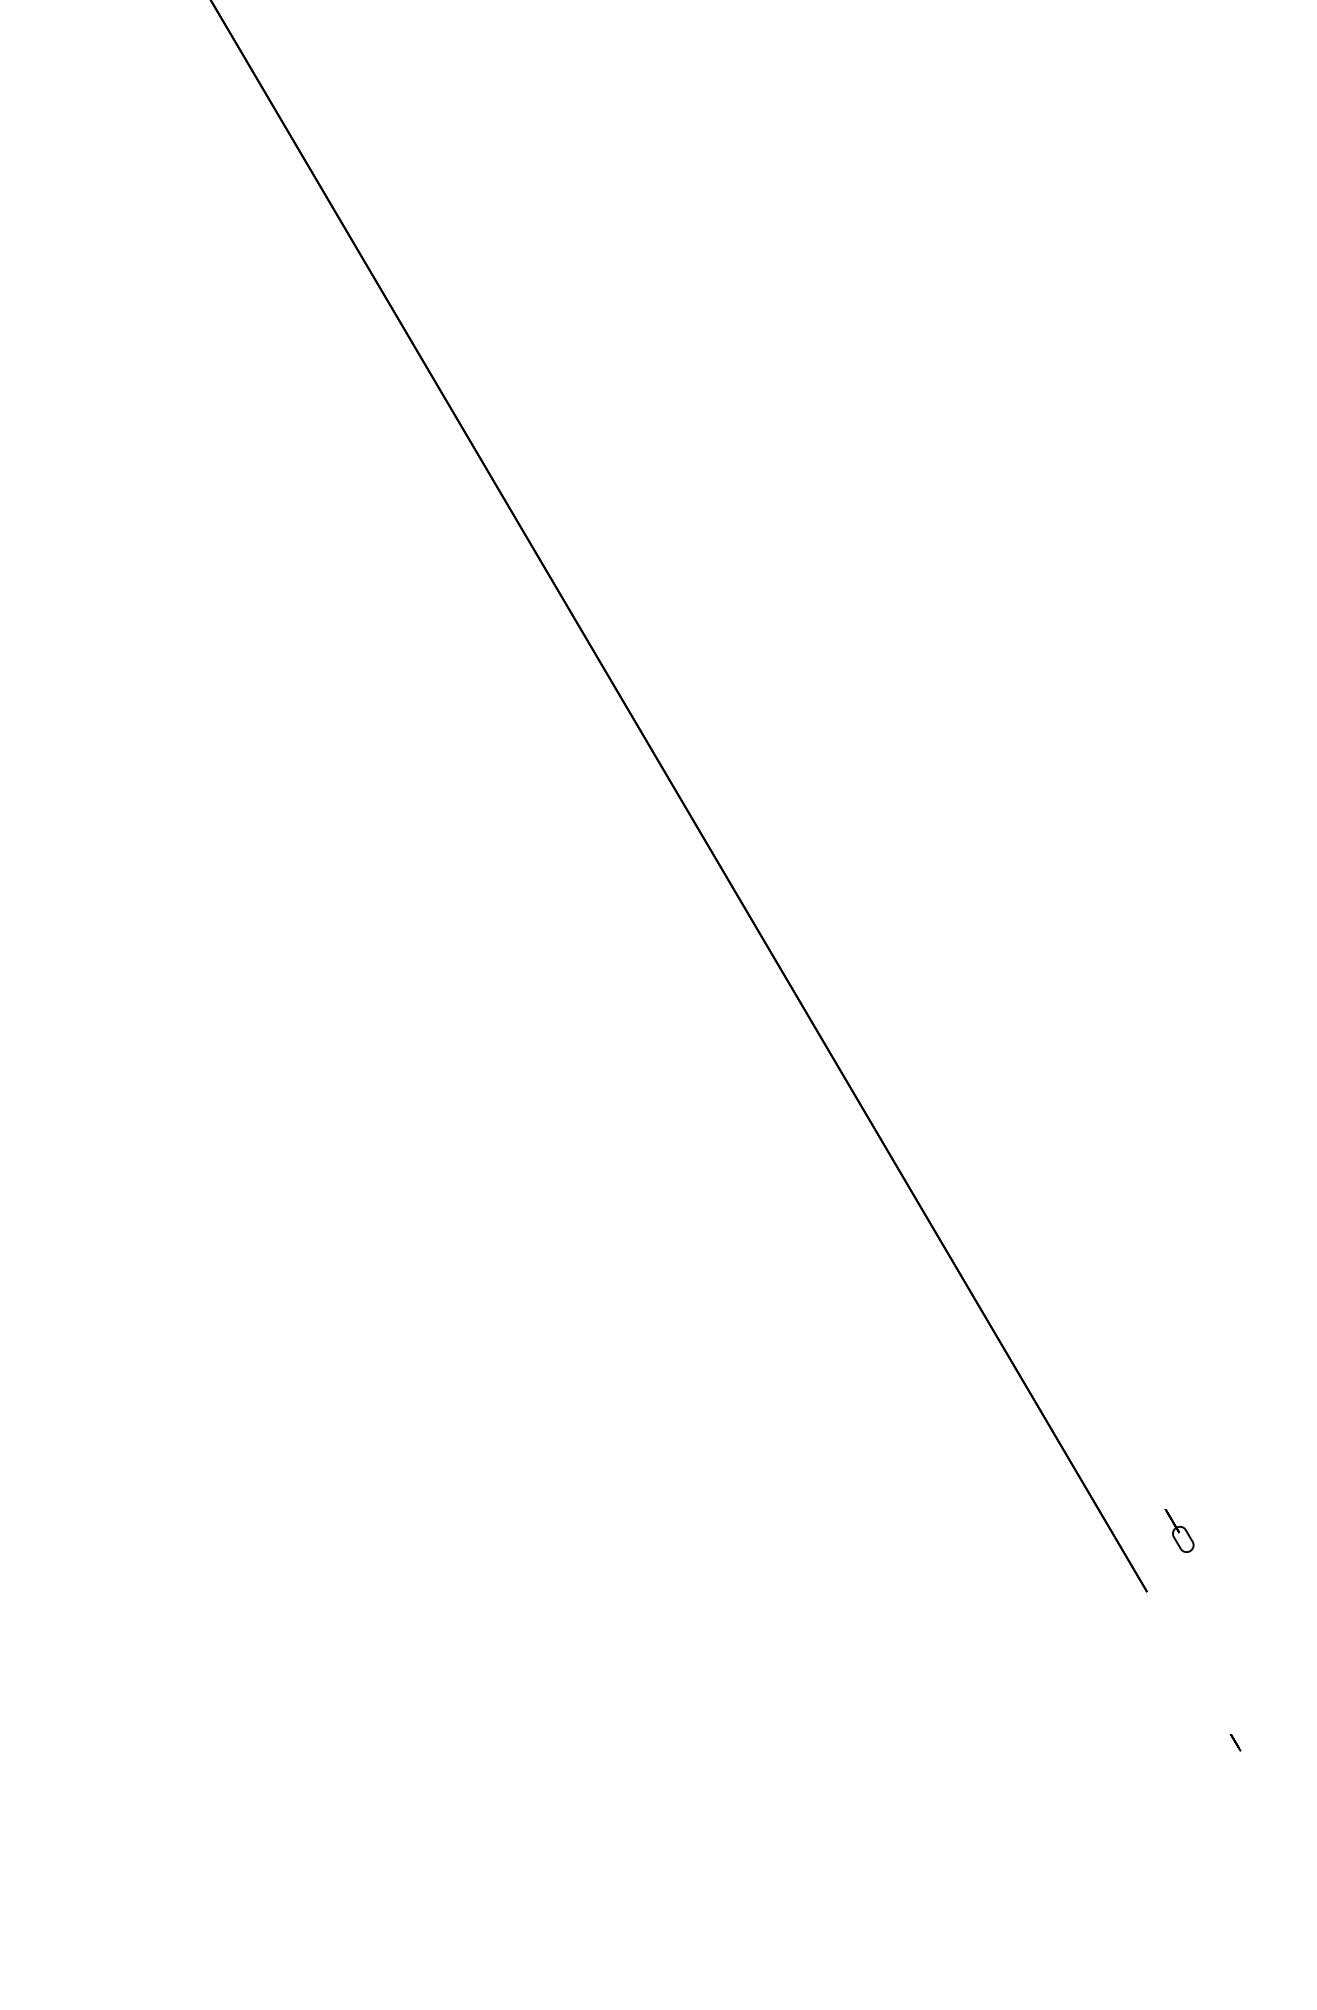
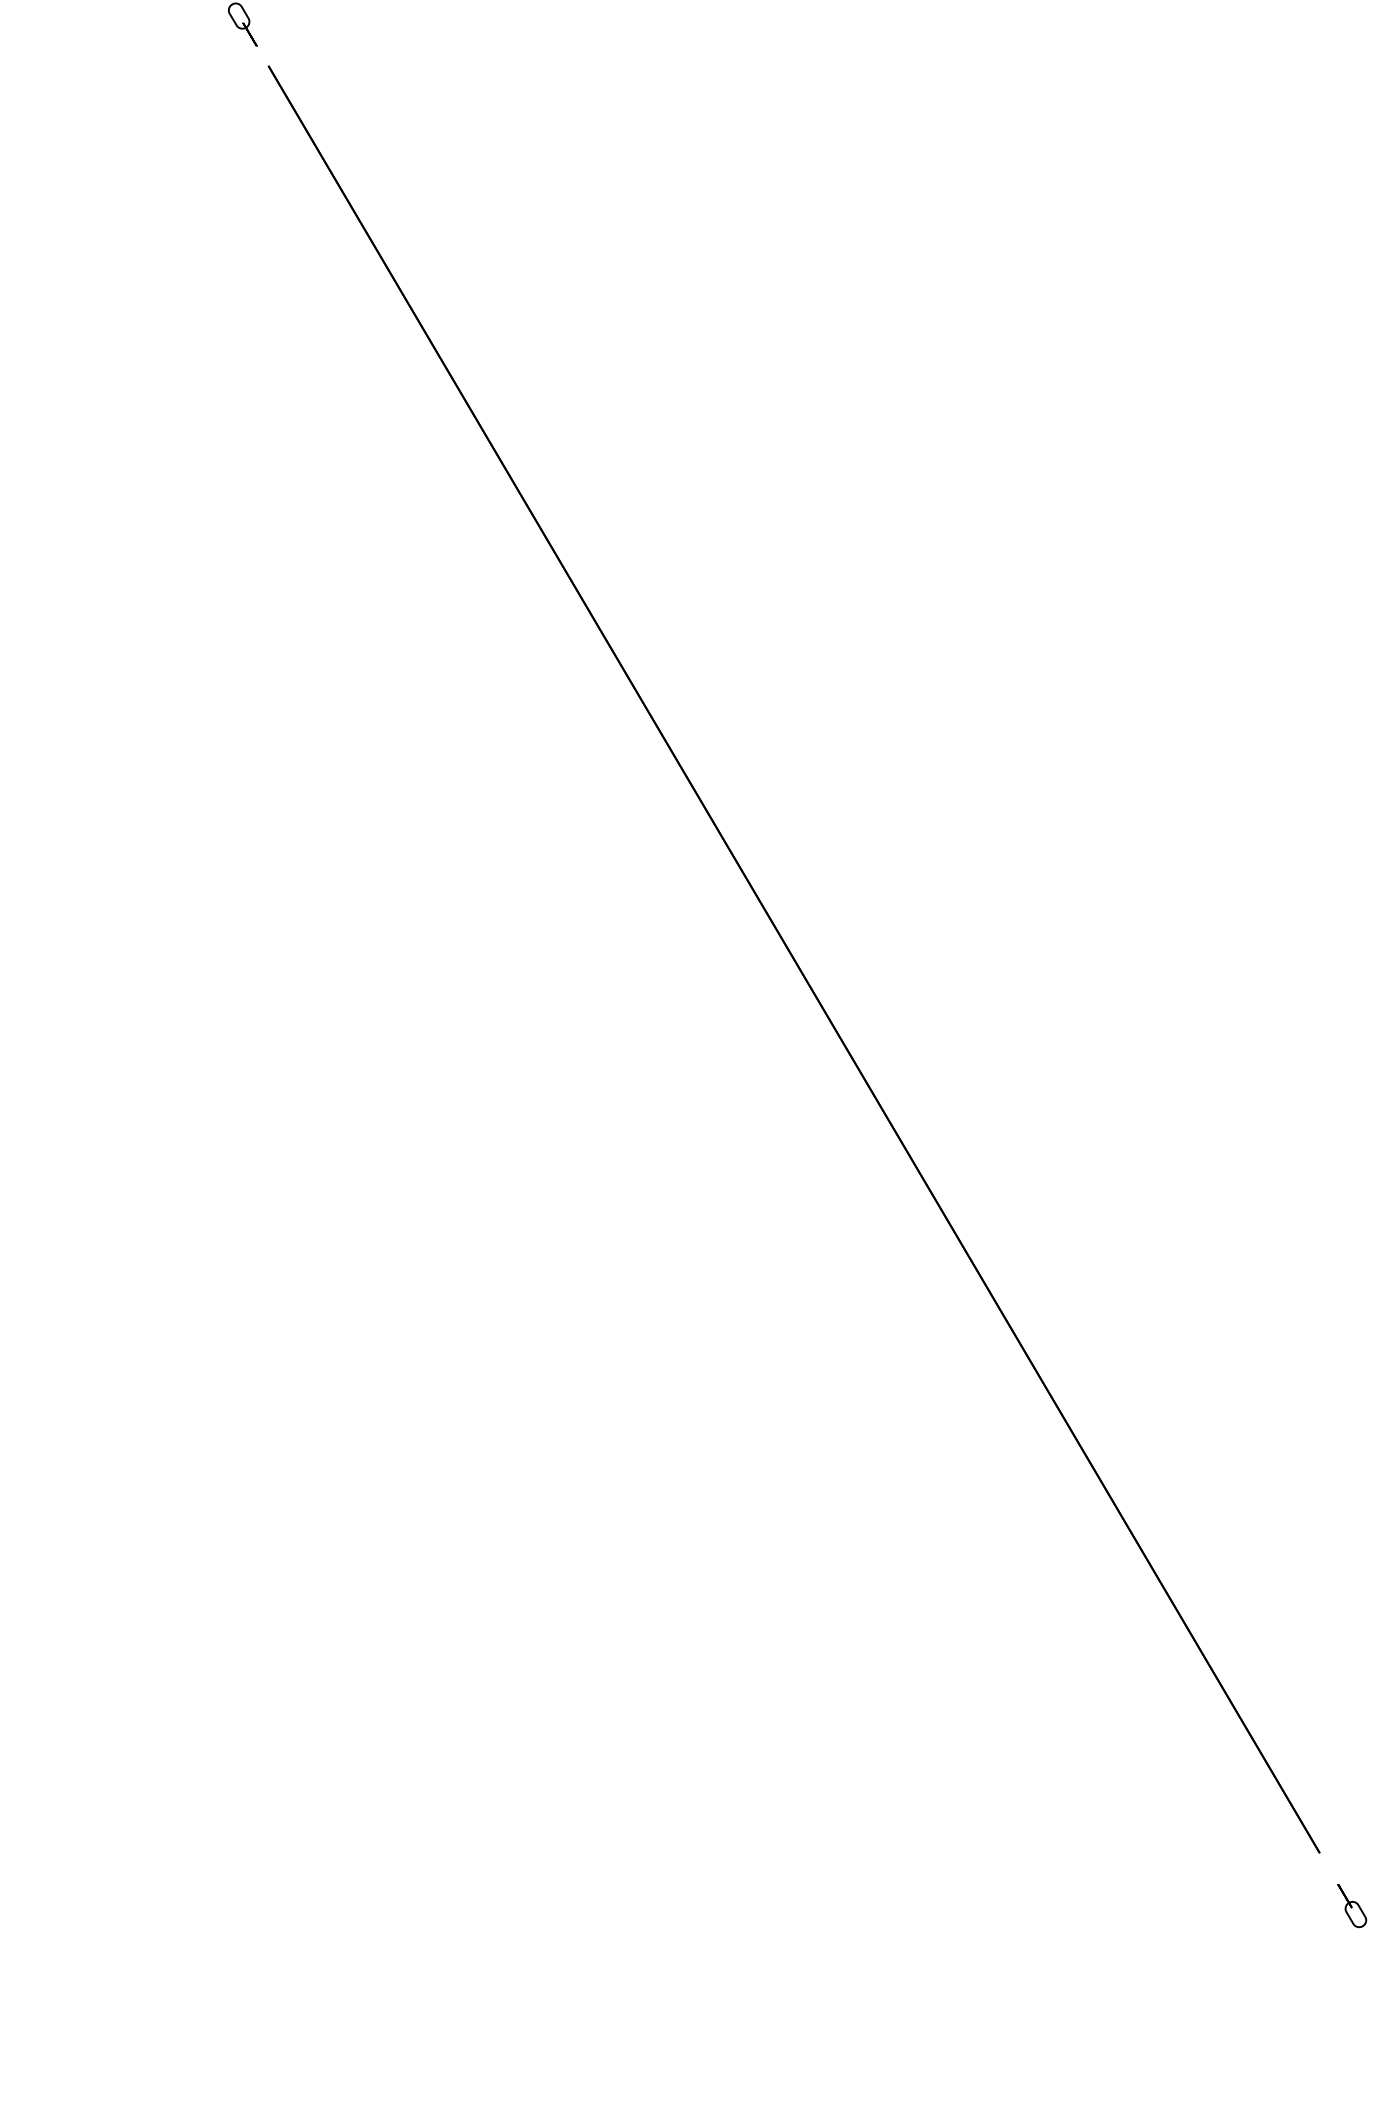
part: (1179, 1531) -> (1352, 1906), moved

